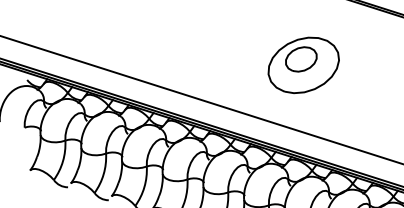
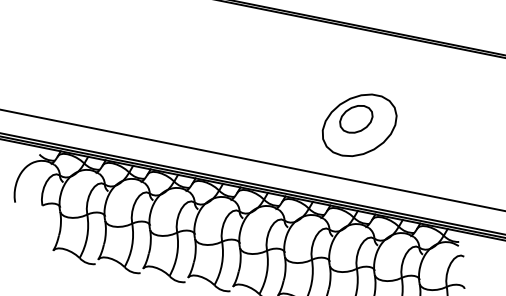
part: (303, 65) -> (359, 125), moved

